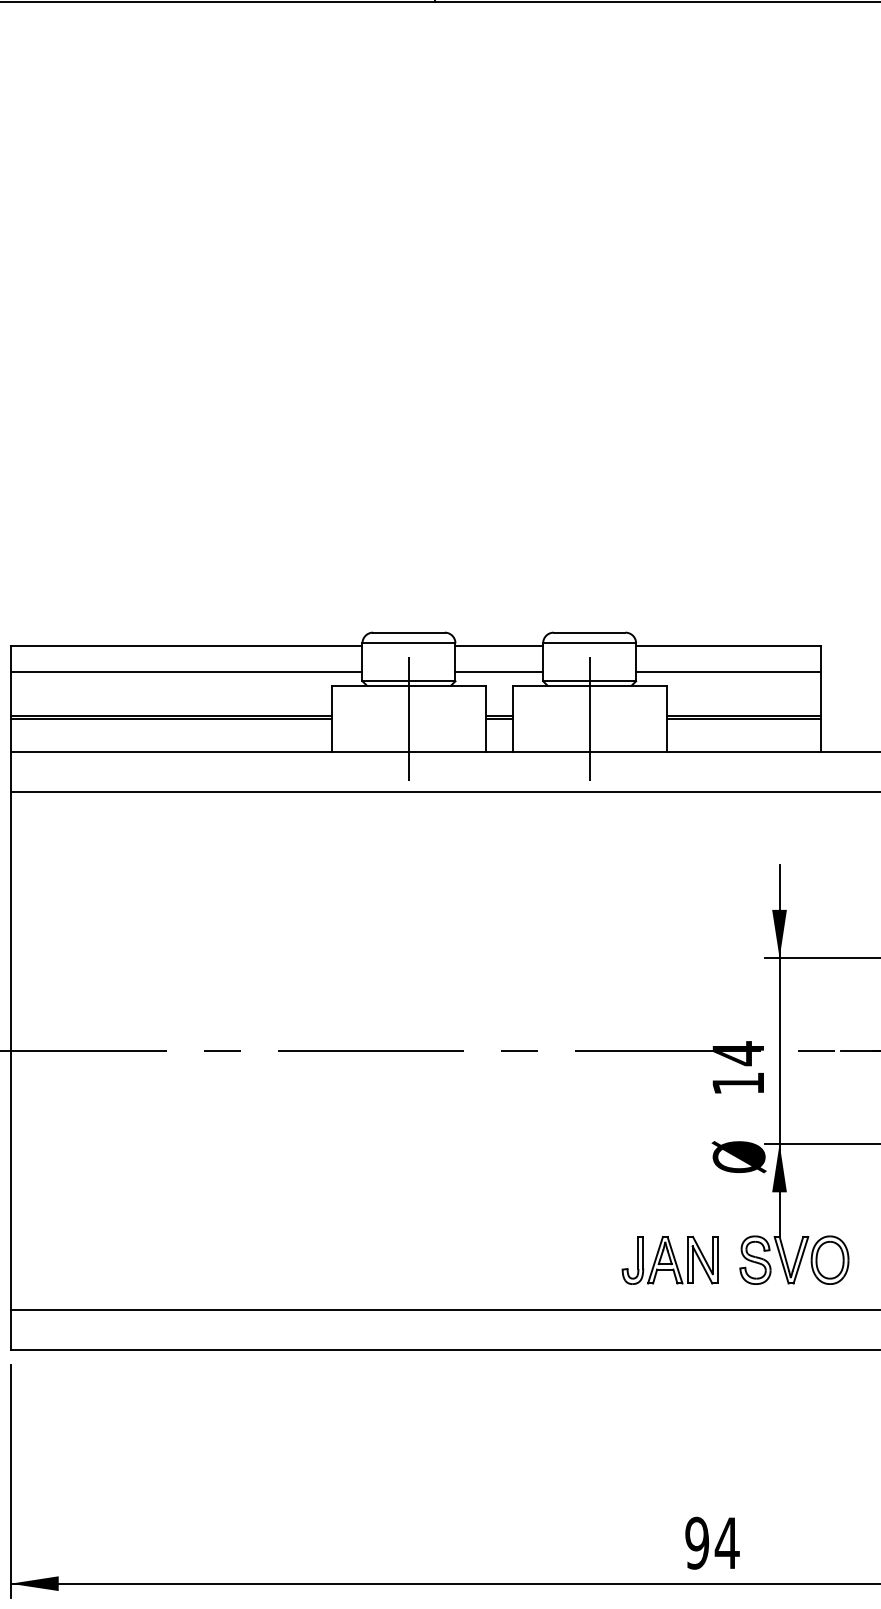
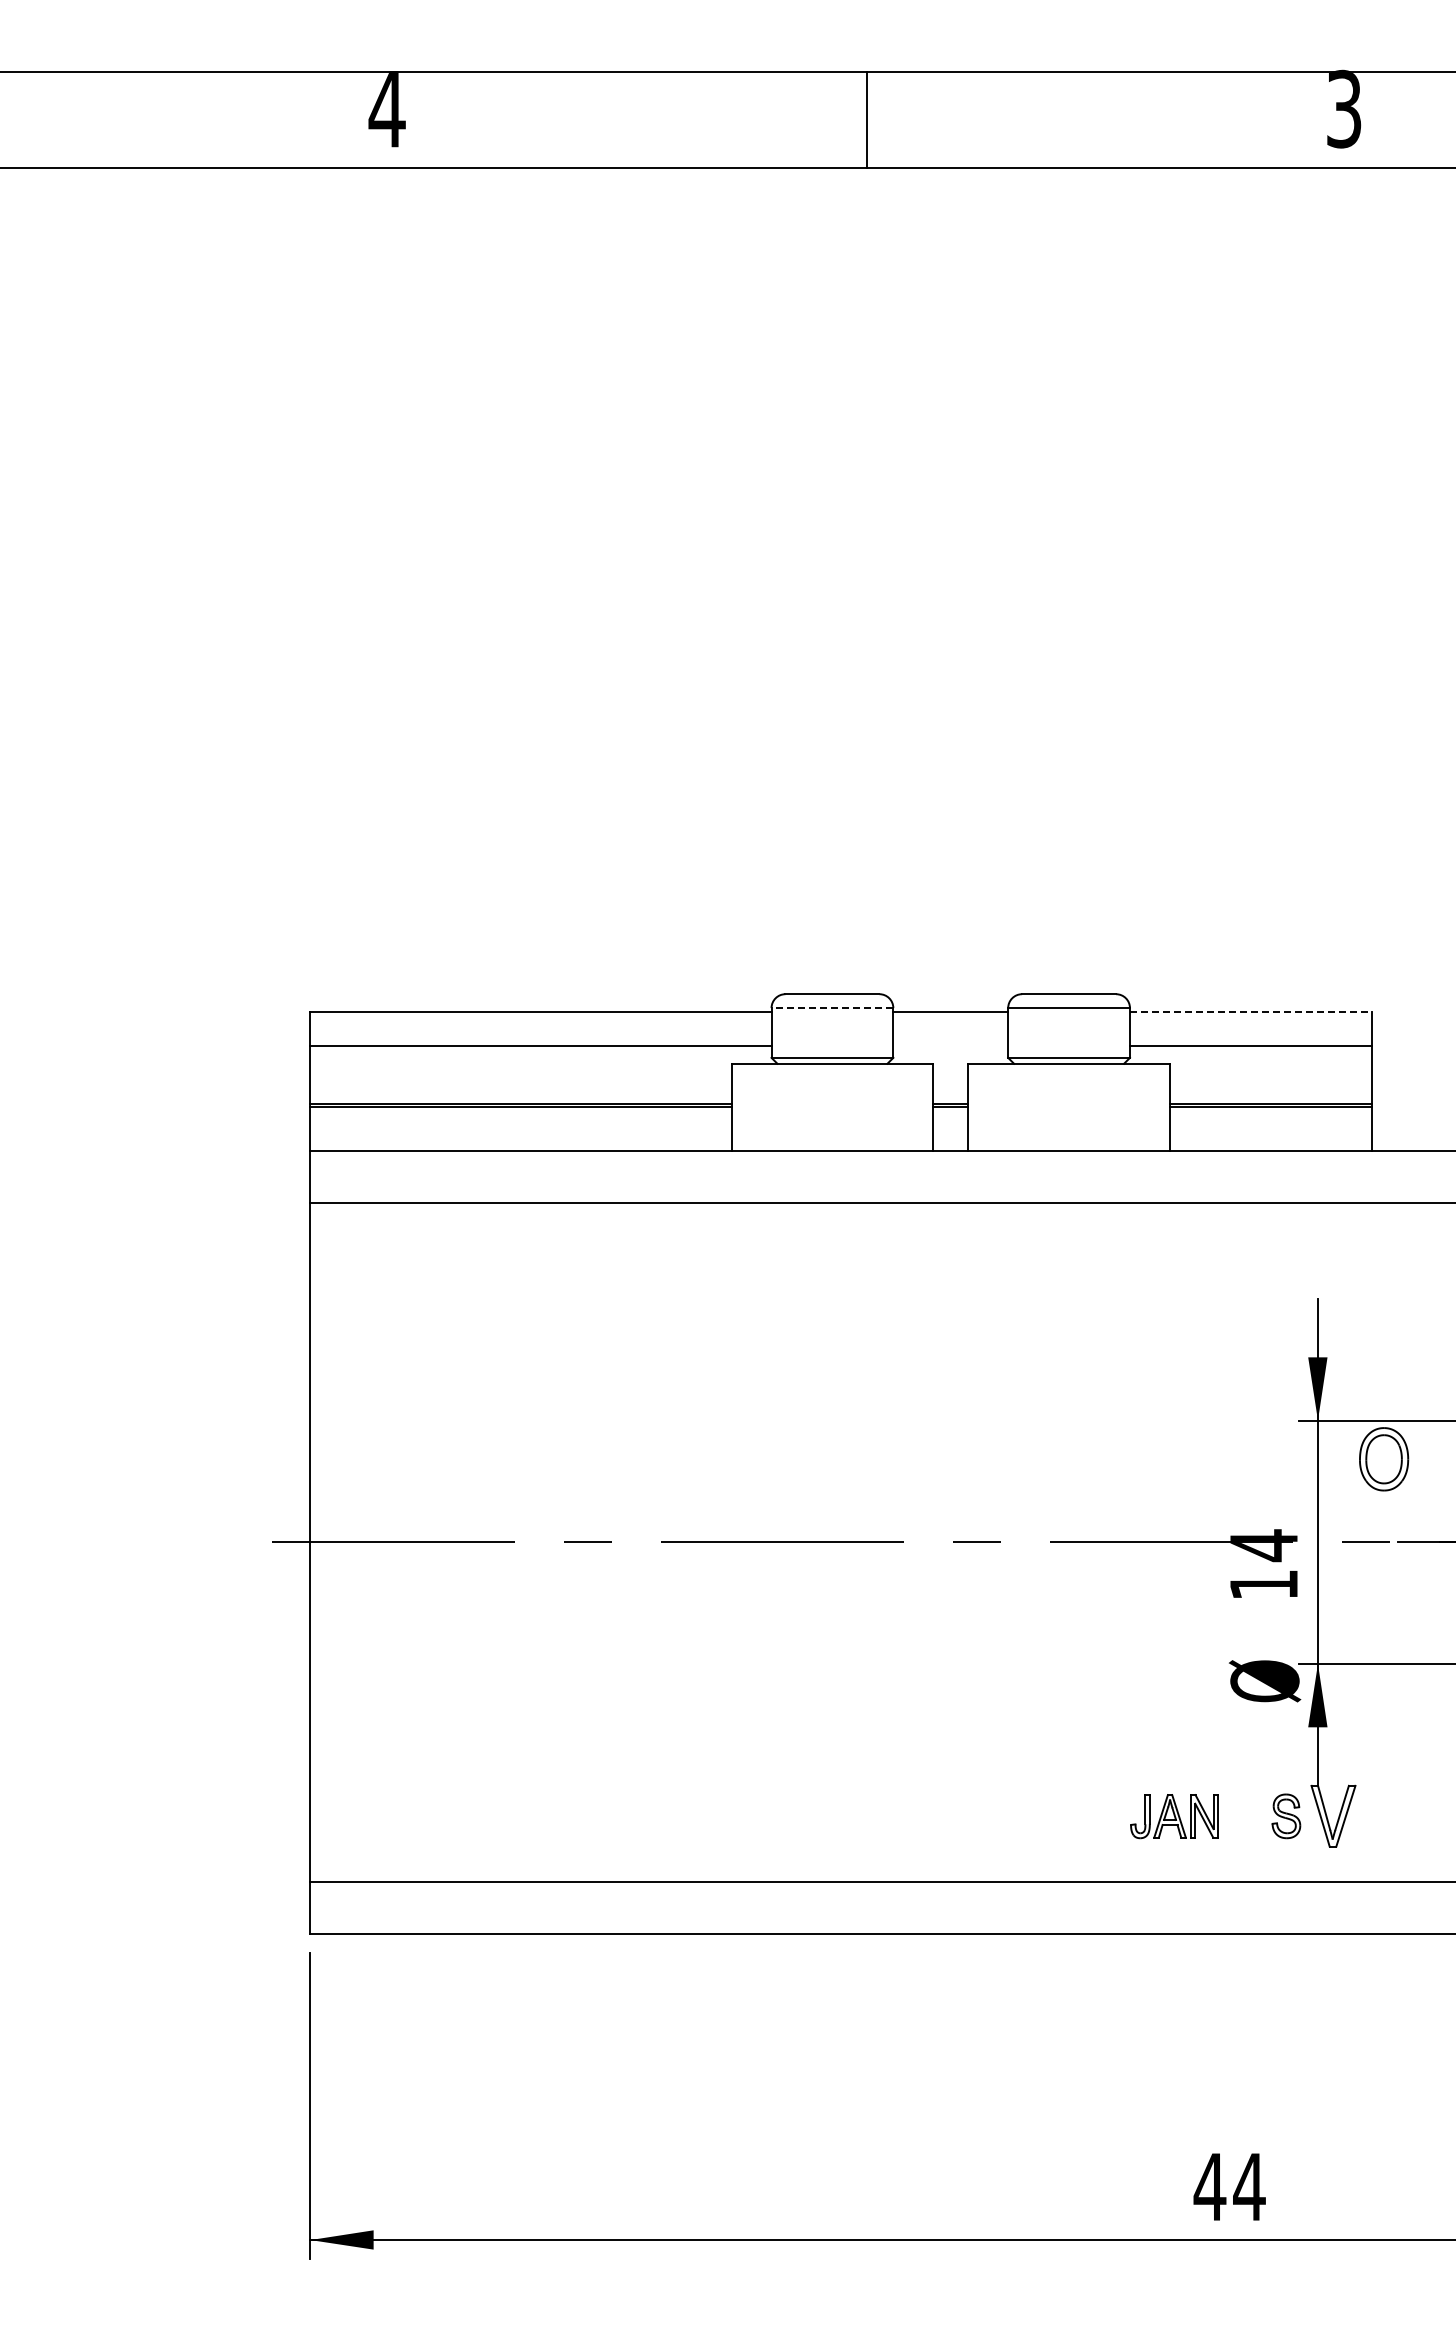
line: (409, 643) -> (832, 1008), solid -> dashed
line: (728, 645) -> (1250, 1011), solid -> dashed
line: (499, 672) -> (950, 1046), removed
line: (409, 719) -> (832, 1107), removed
line: (589, 719) -> (1069, 1107), removed
part: (670, 1260) -> (1174, 1816), size x0.7
part: (755, 1260) -> (1286, 1816), size x0.7
part: (830, 1260) -> (1384, 1459), moved
text: (696, 1542) -> (1209, 2186), 94 -> 44

